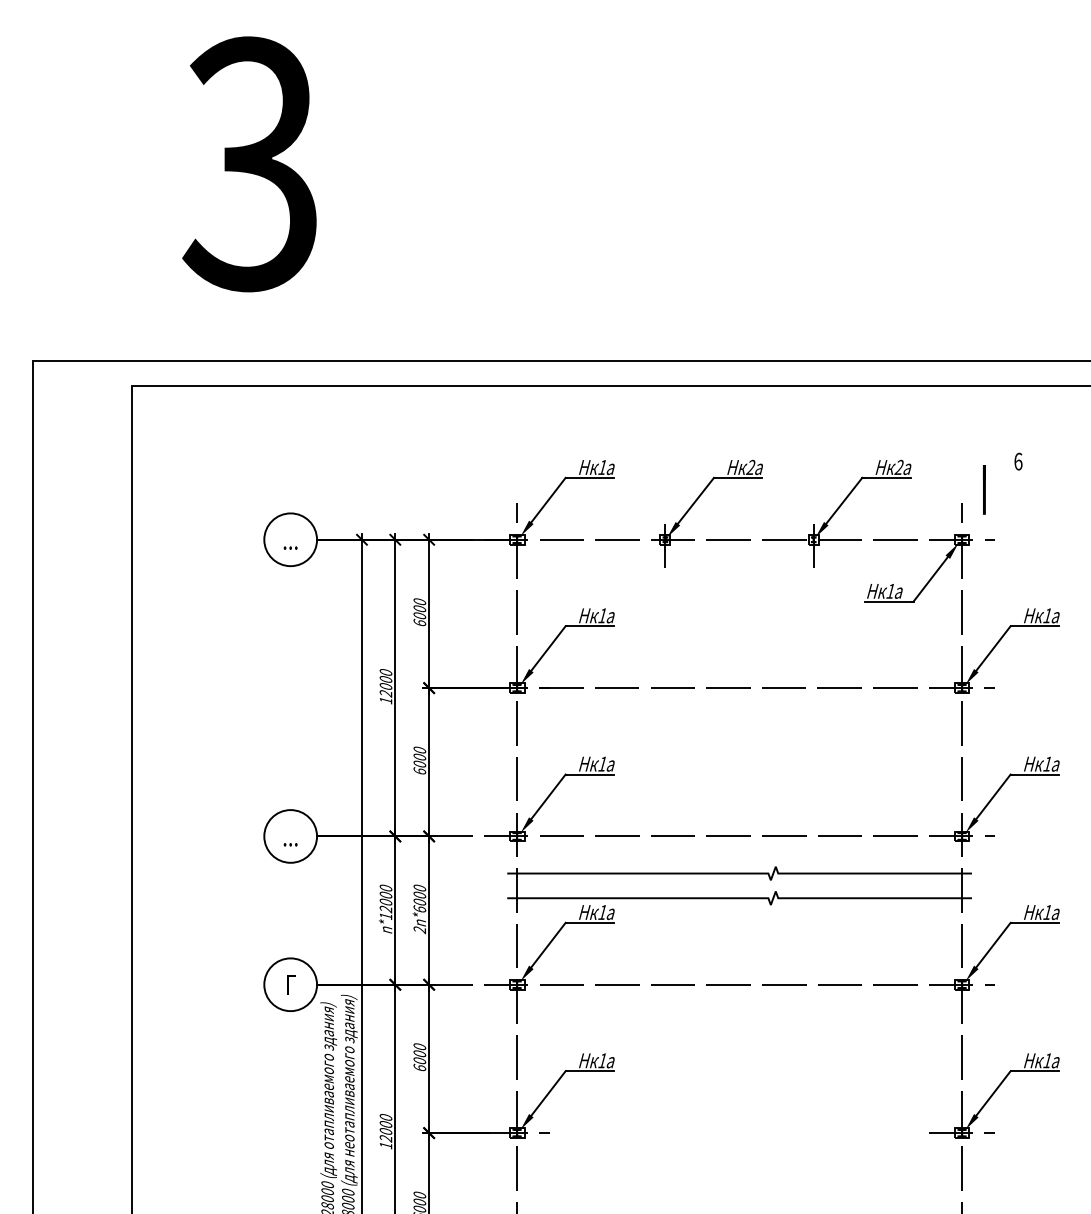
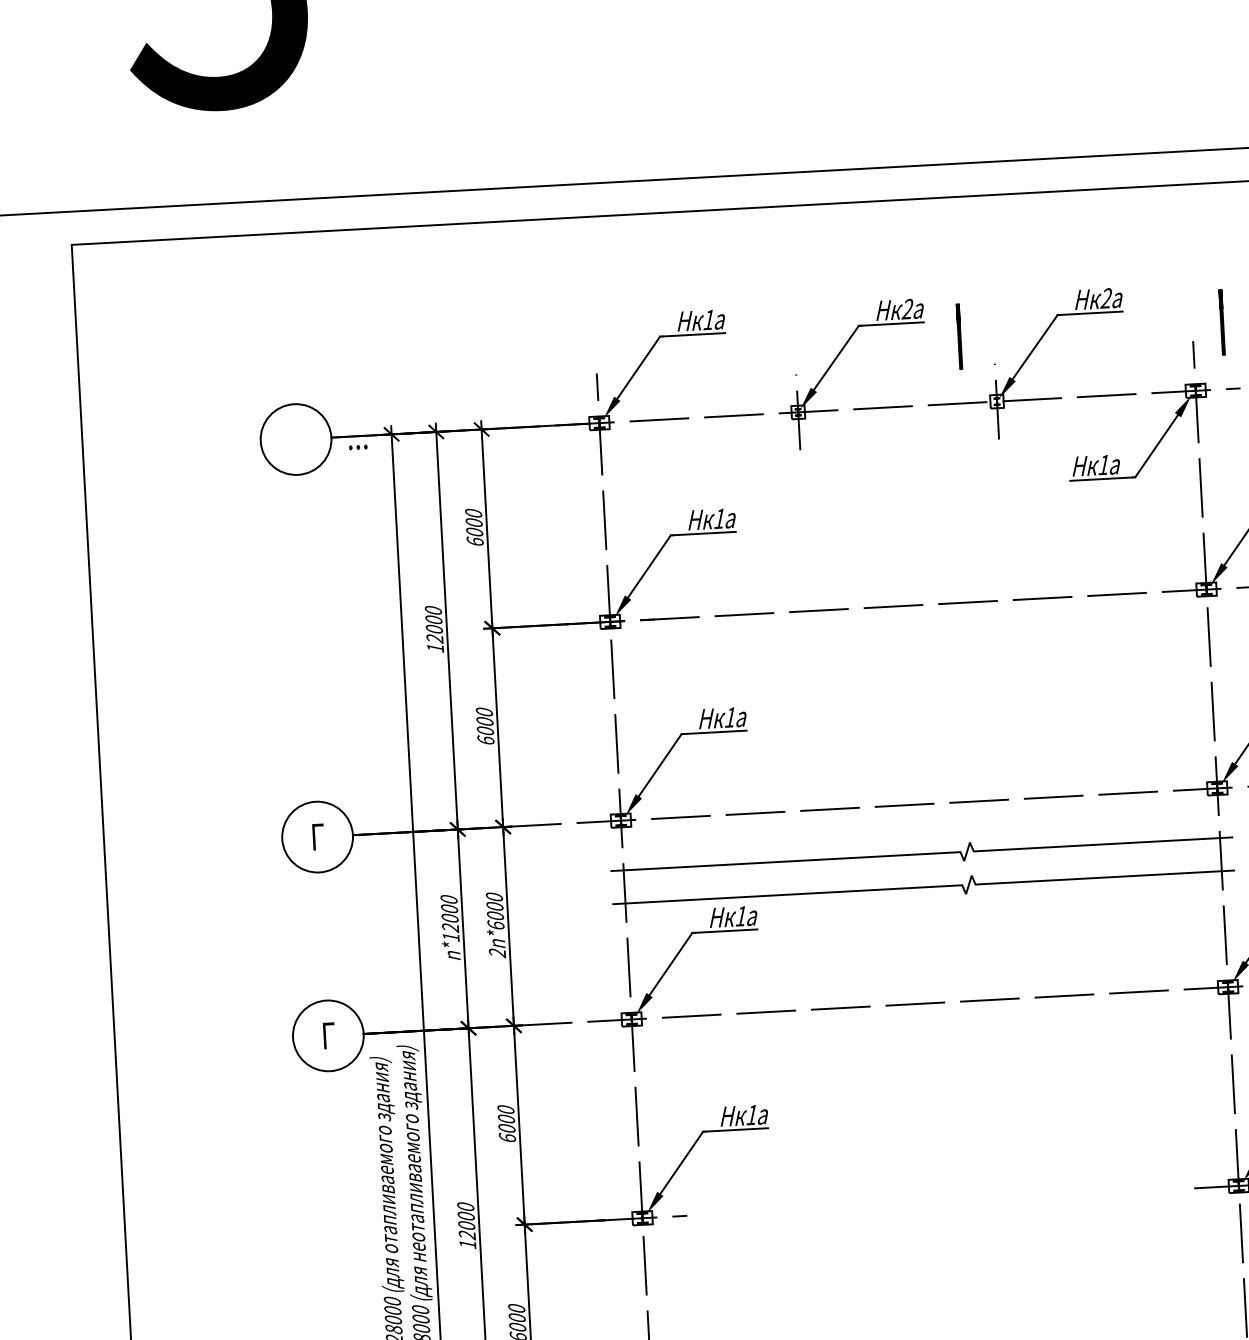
line: (788, 489) -> (959, 336), added
text: (290, 547) -> (358, 446), moved
text: (290, 836) -> (317, 837), ... -> Г

